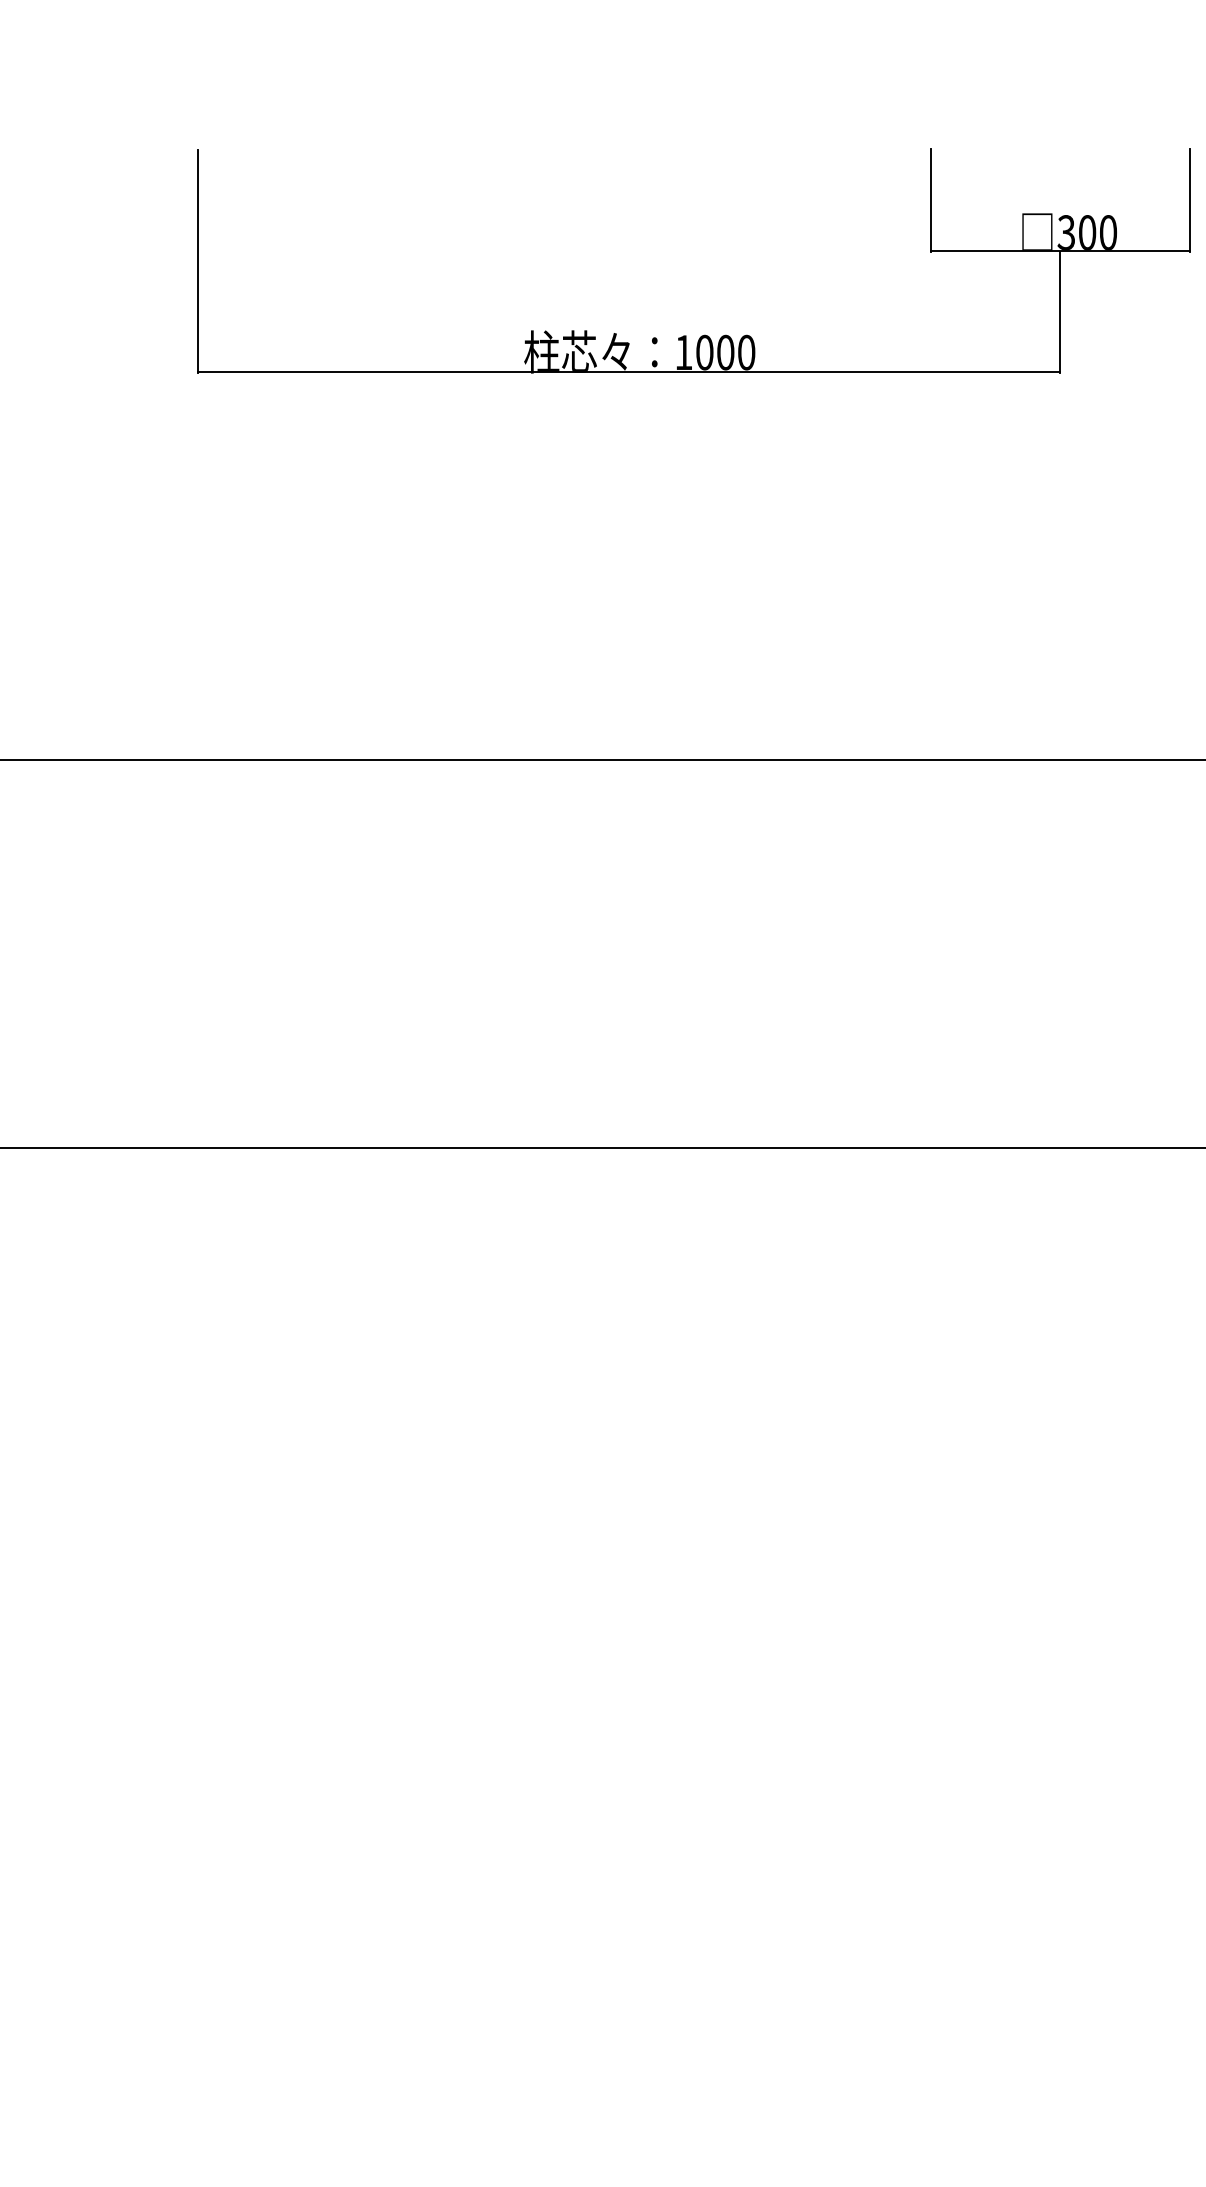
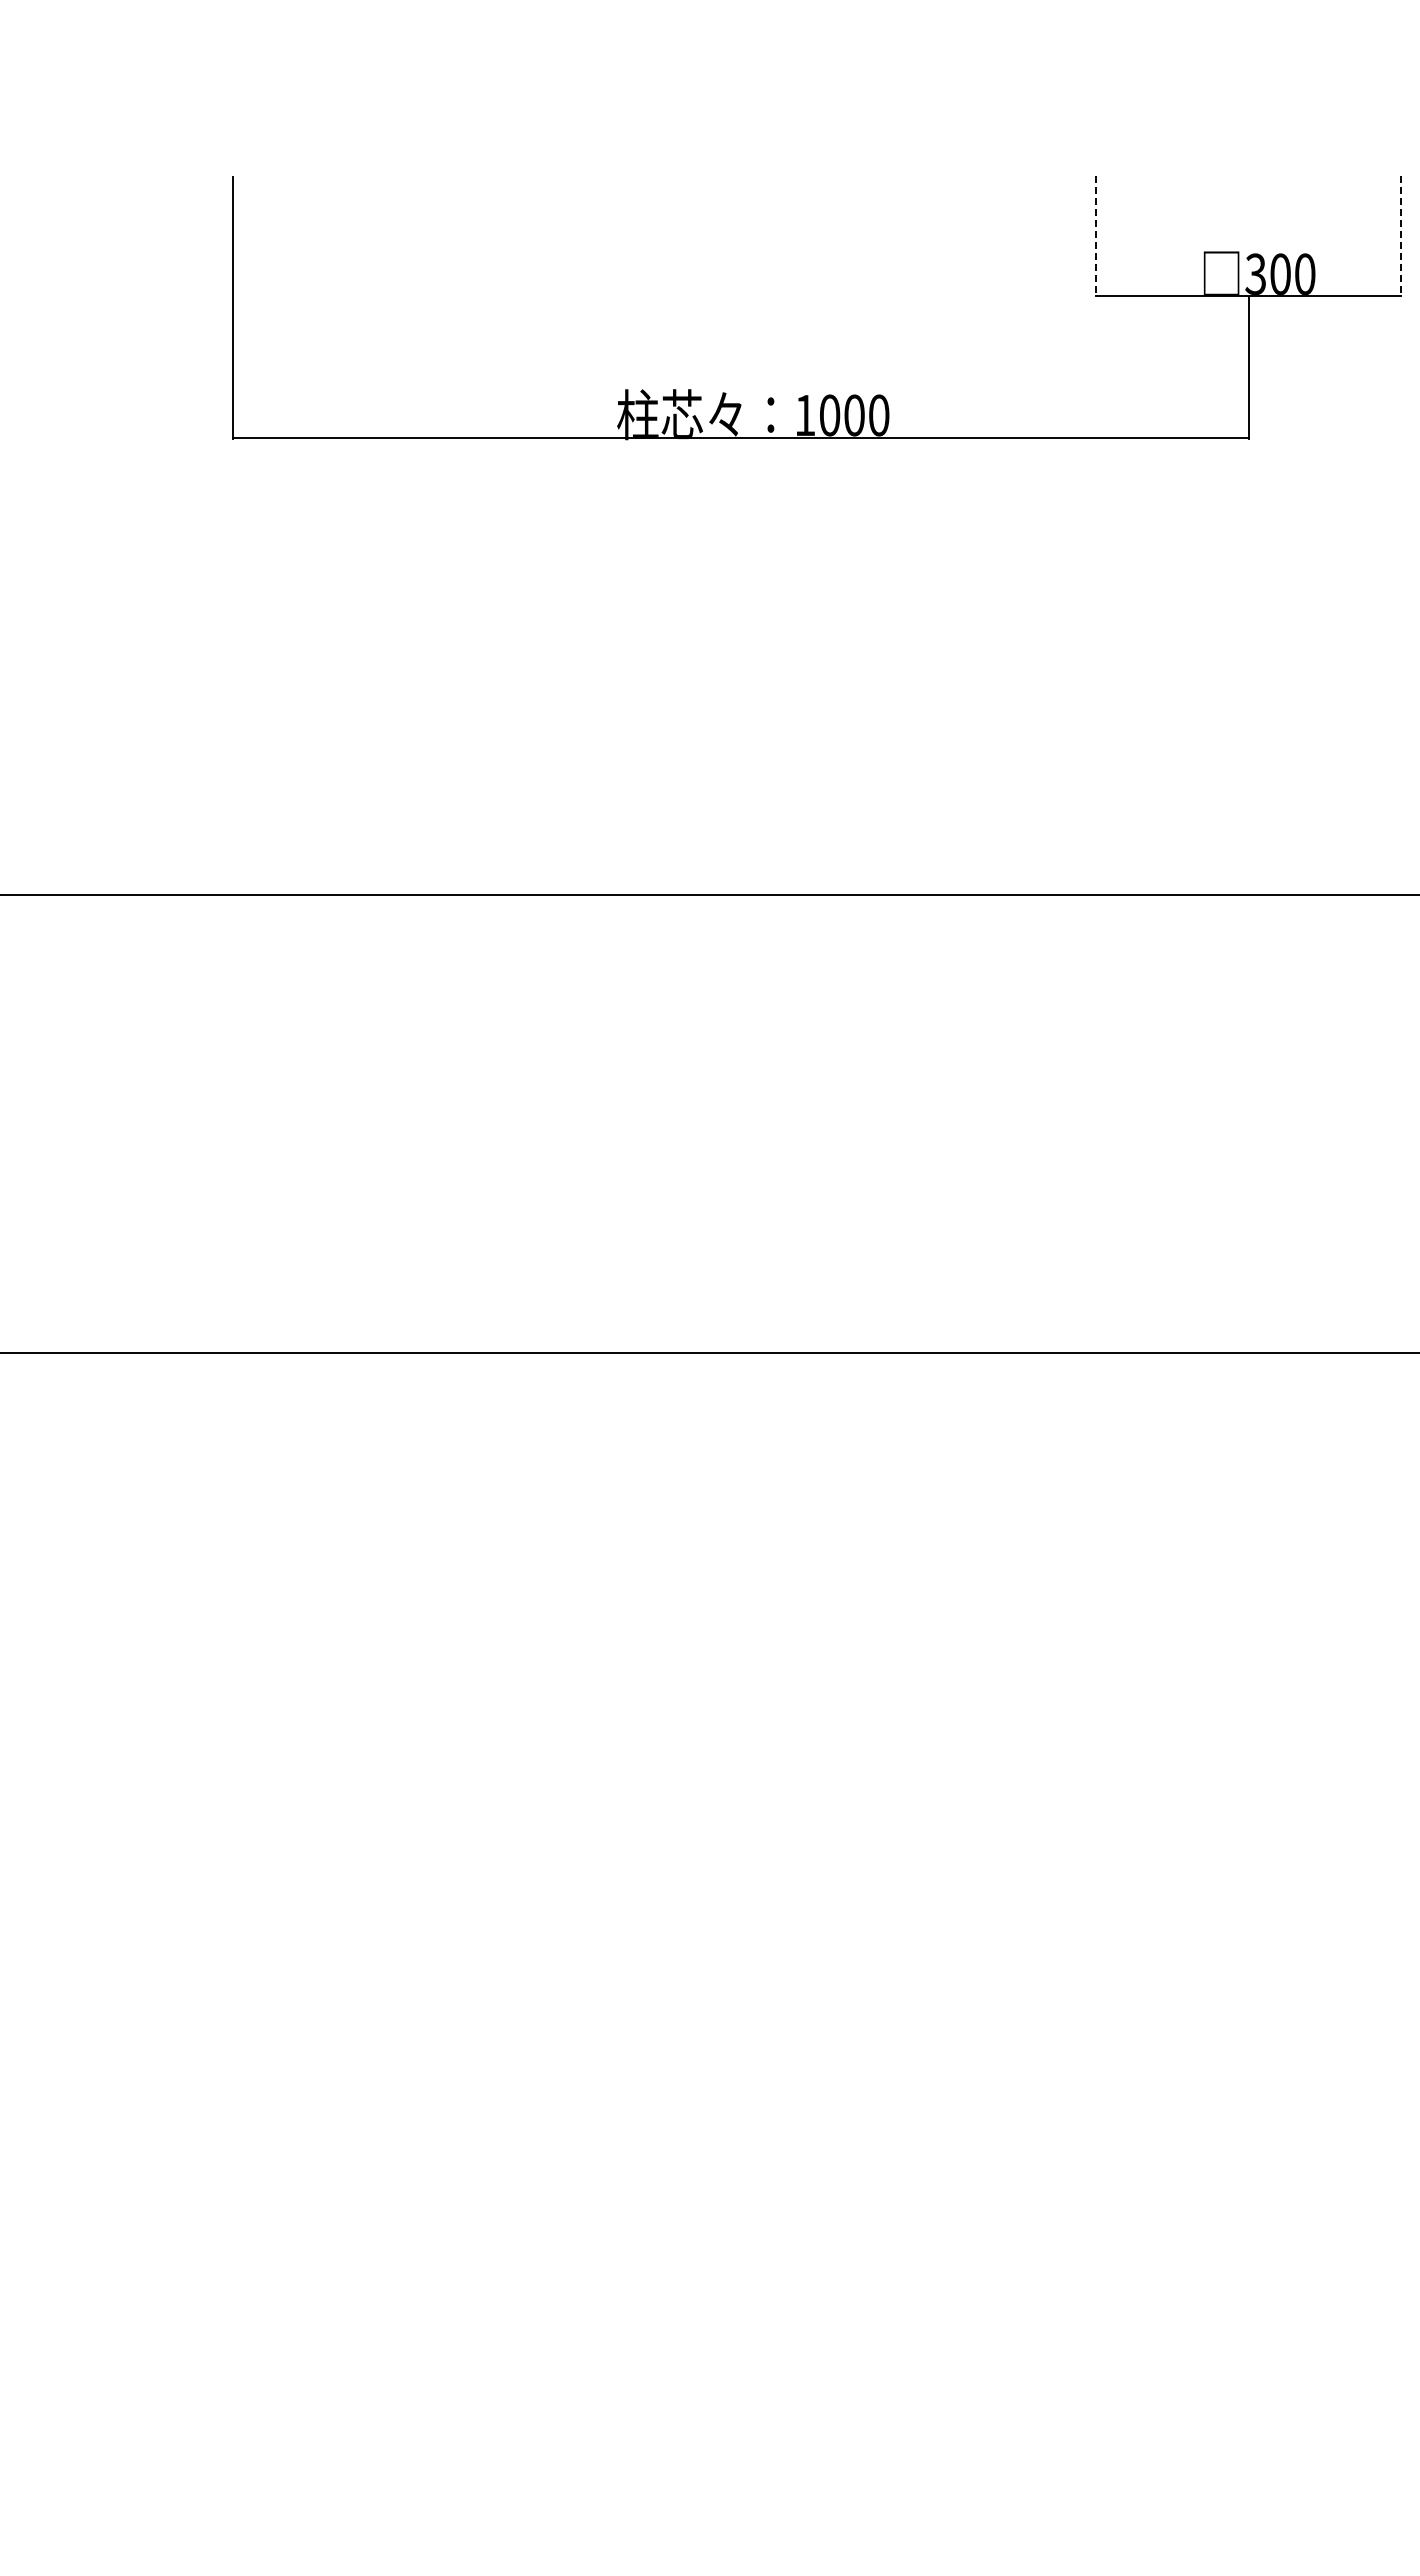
line: (931, 201) -> (1096, 237), solid -> dashed
line: (1190, 201) -> (1401, 237), solid -> dashed

